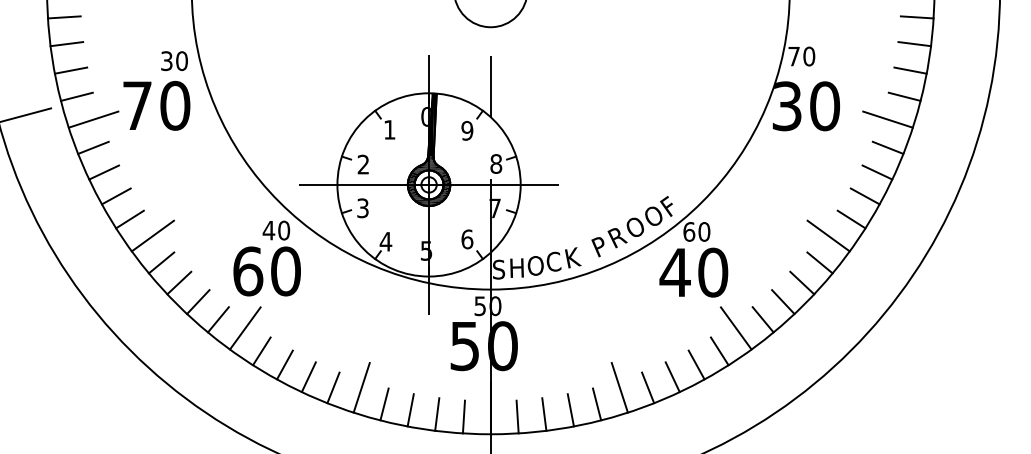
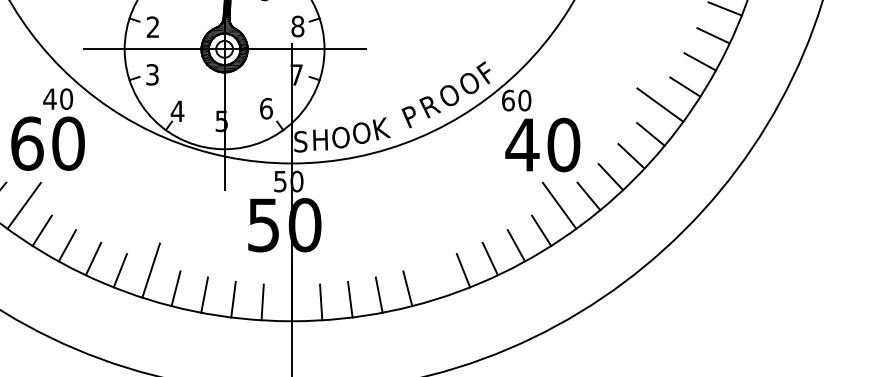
text: (556, 261) -> (363, 132), C -> O
text: (693, 272) -> (542, 144), moved
line: (619, 387) -> (432, 270), removed

